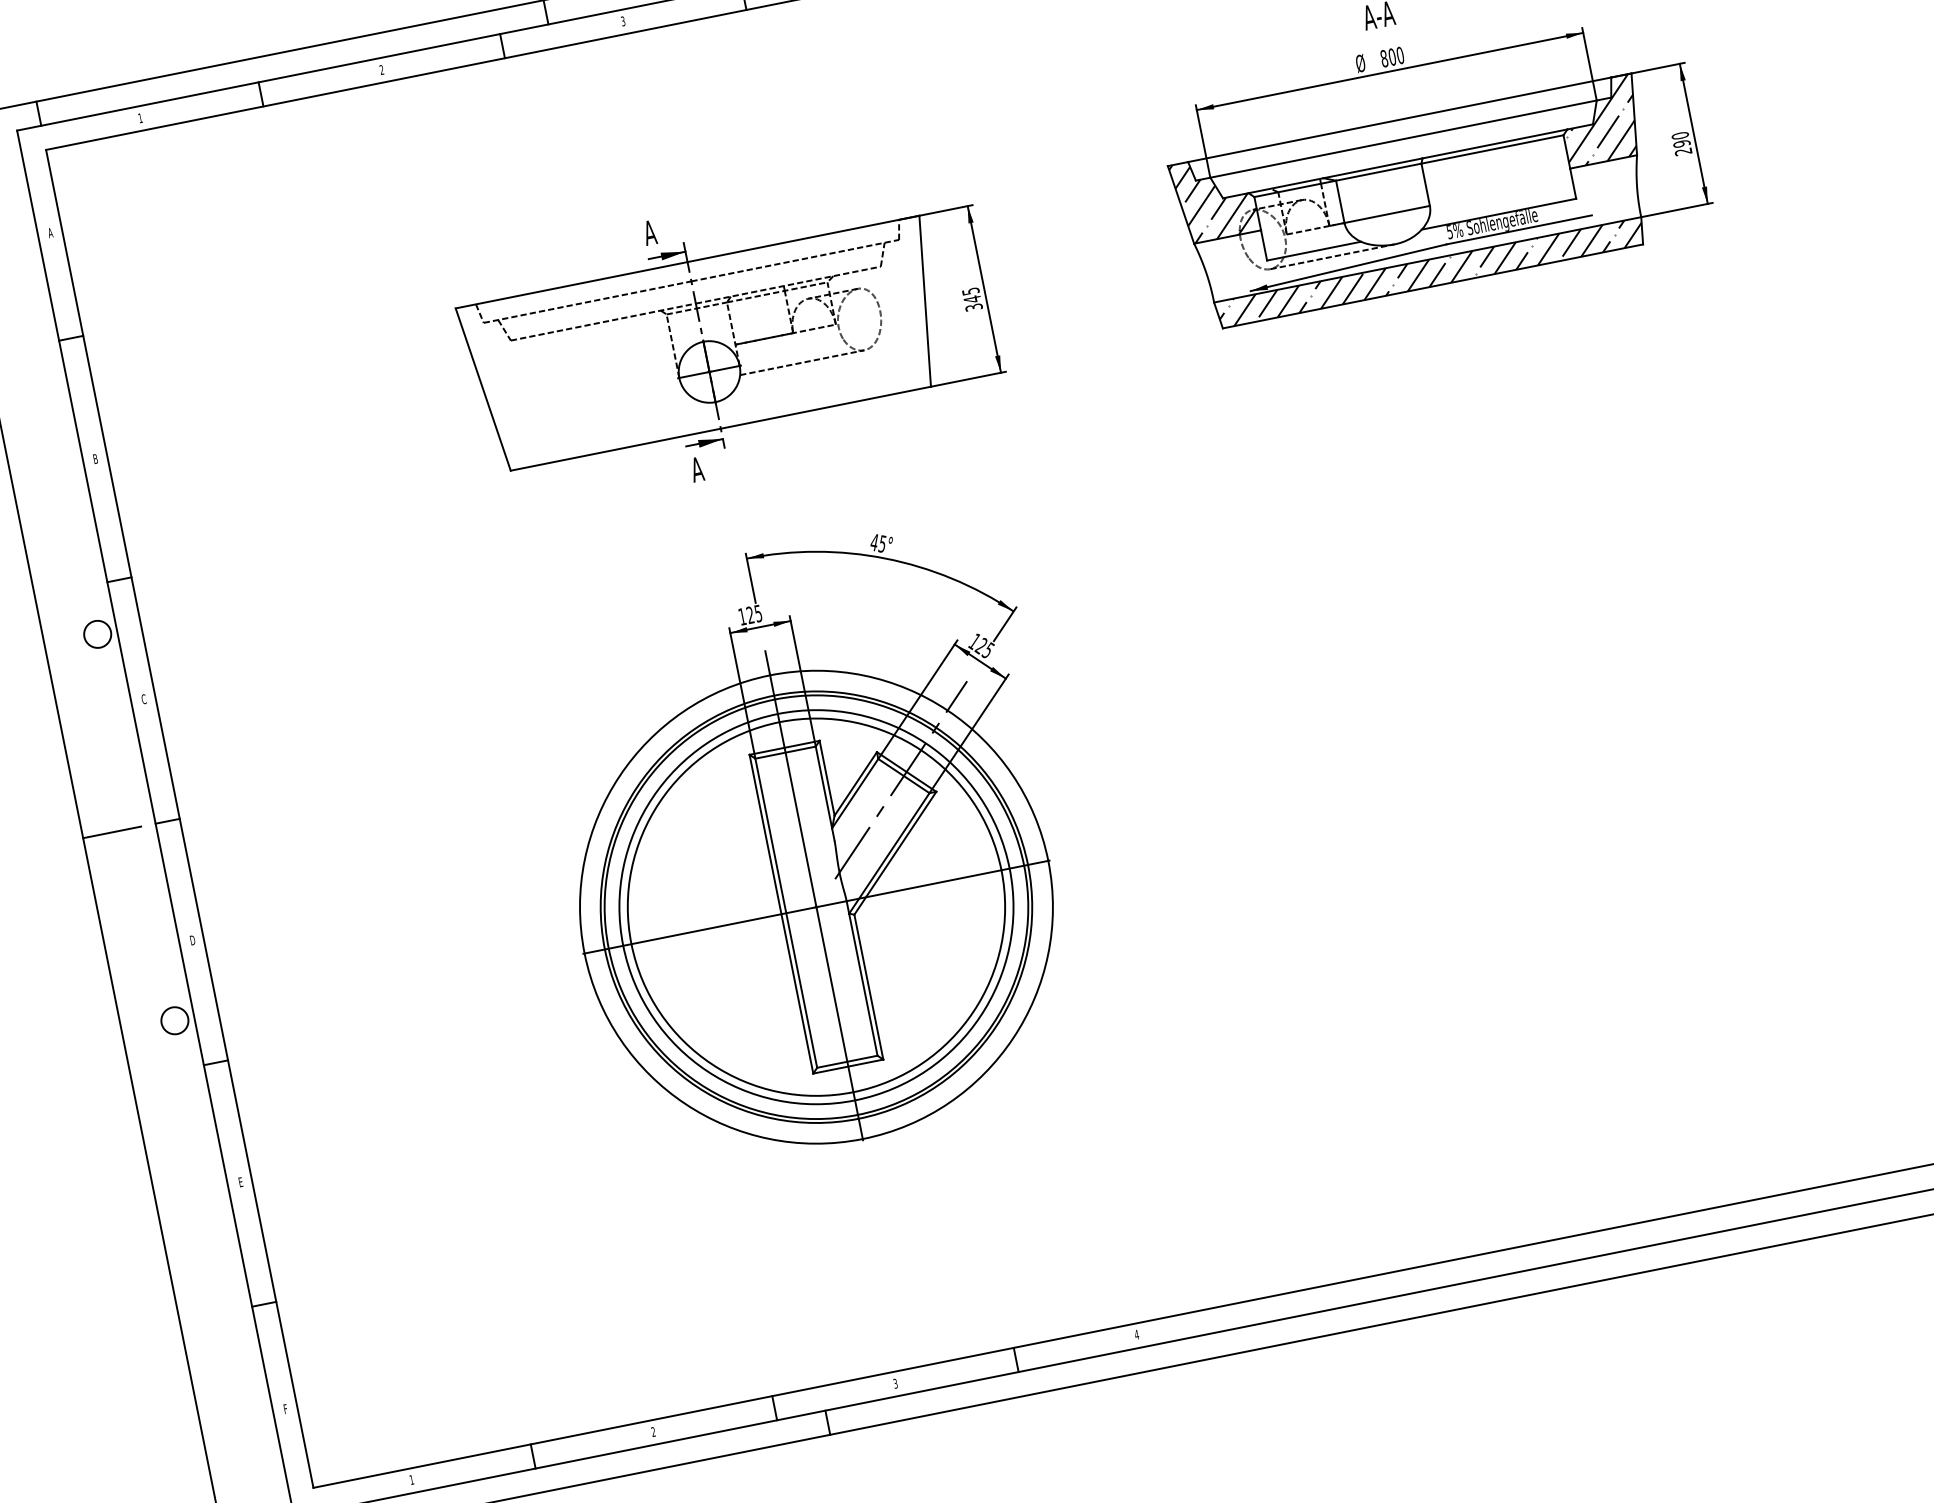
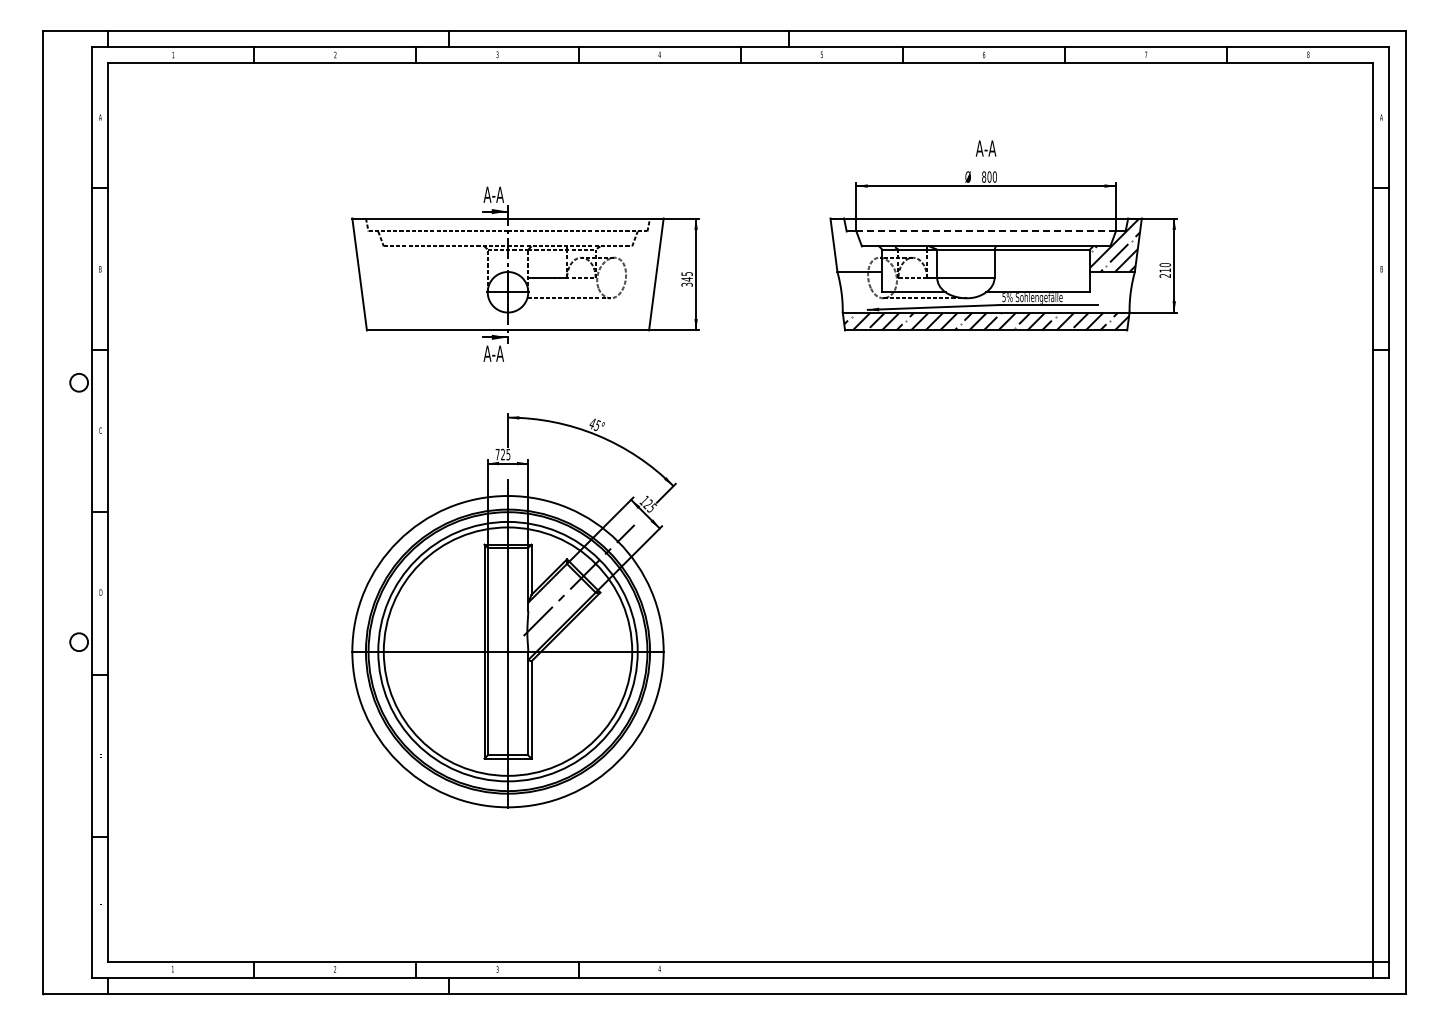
line: (1404, 139) -> (986, 231), solid -> dashed
text: (1682, 143) -> (1165, 270), 290 -> 210
hatch: (1214, 198) -> (856, 245), removed
text: (666, 229) -> (498, 194), A -> A-A
text: (713, 465) -> (498, 353), A -> A-A
text: (742, 616) -> (497, 454), 125 -> 725
line: (111, 832) -> (62, 512), removed

